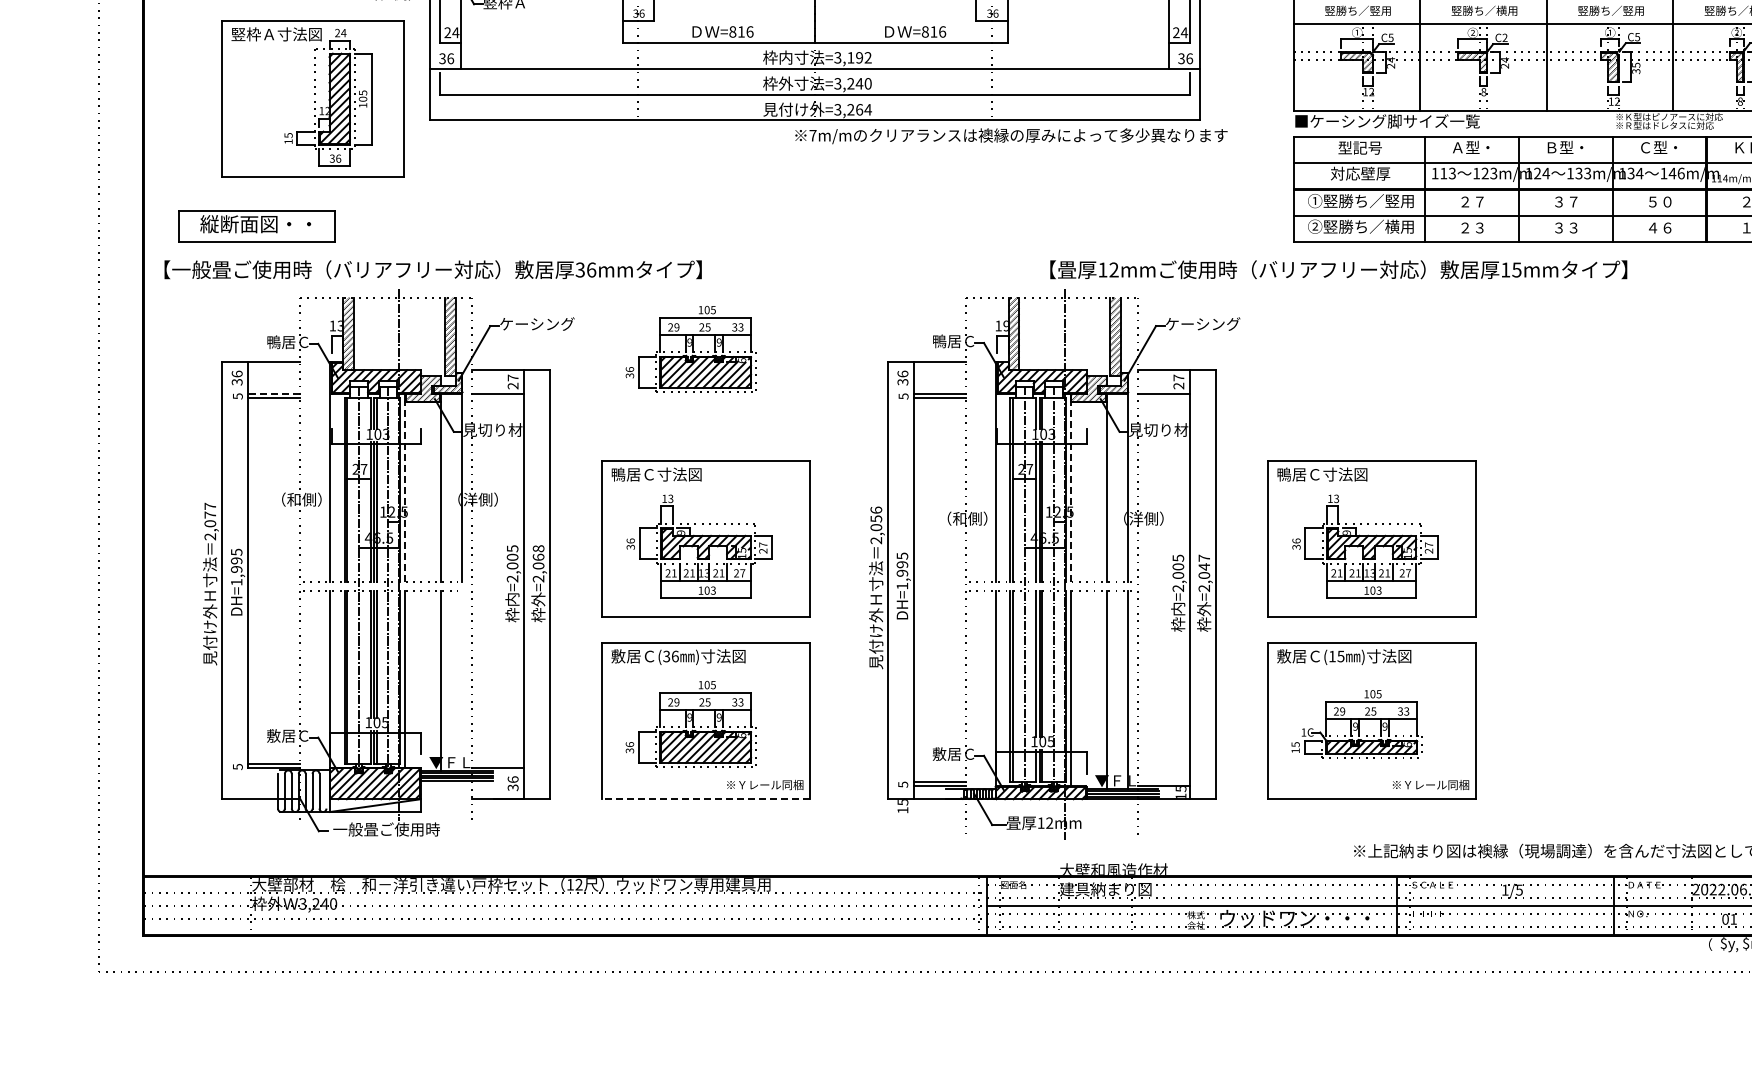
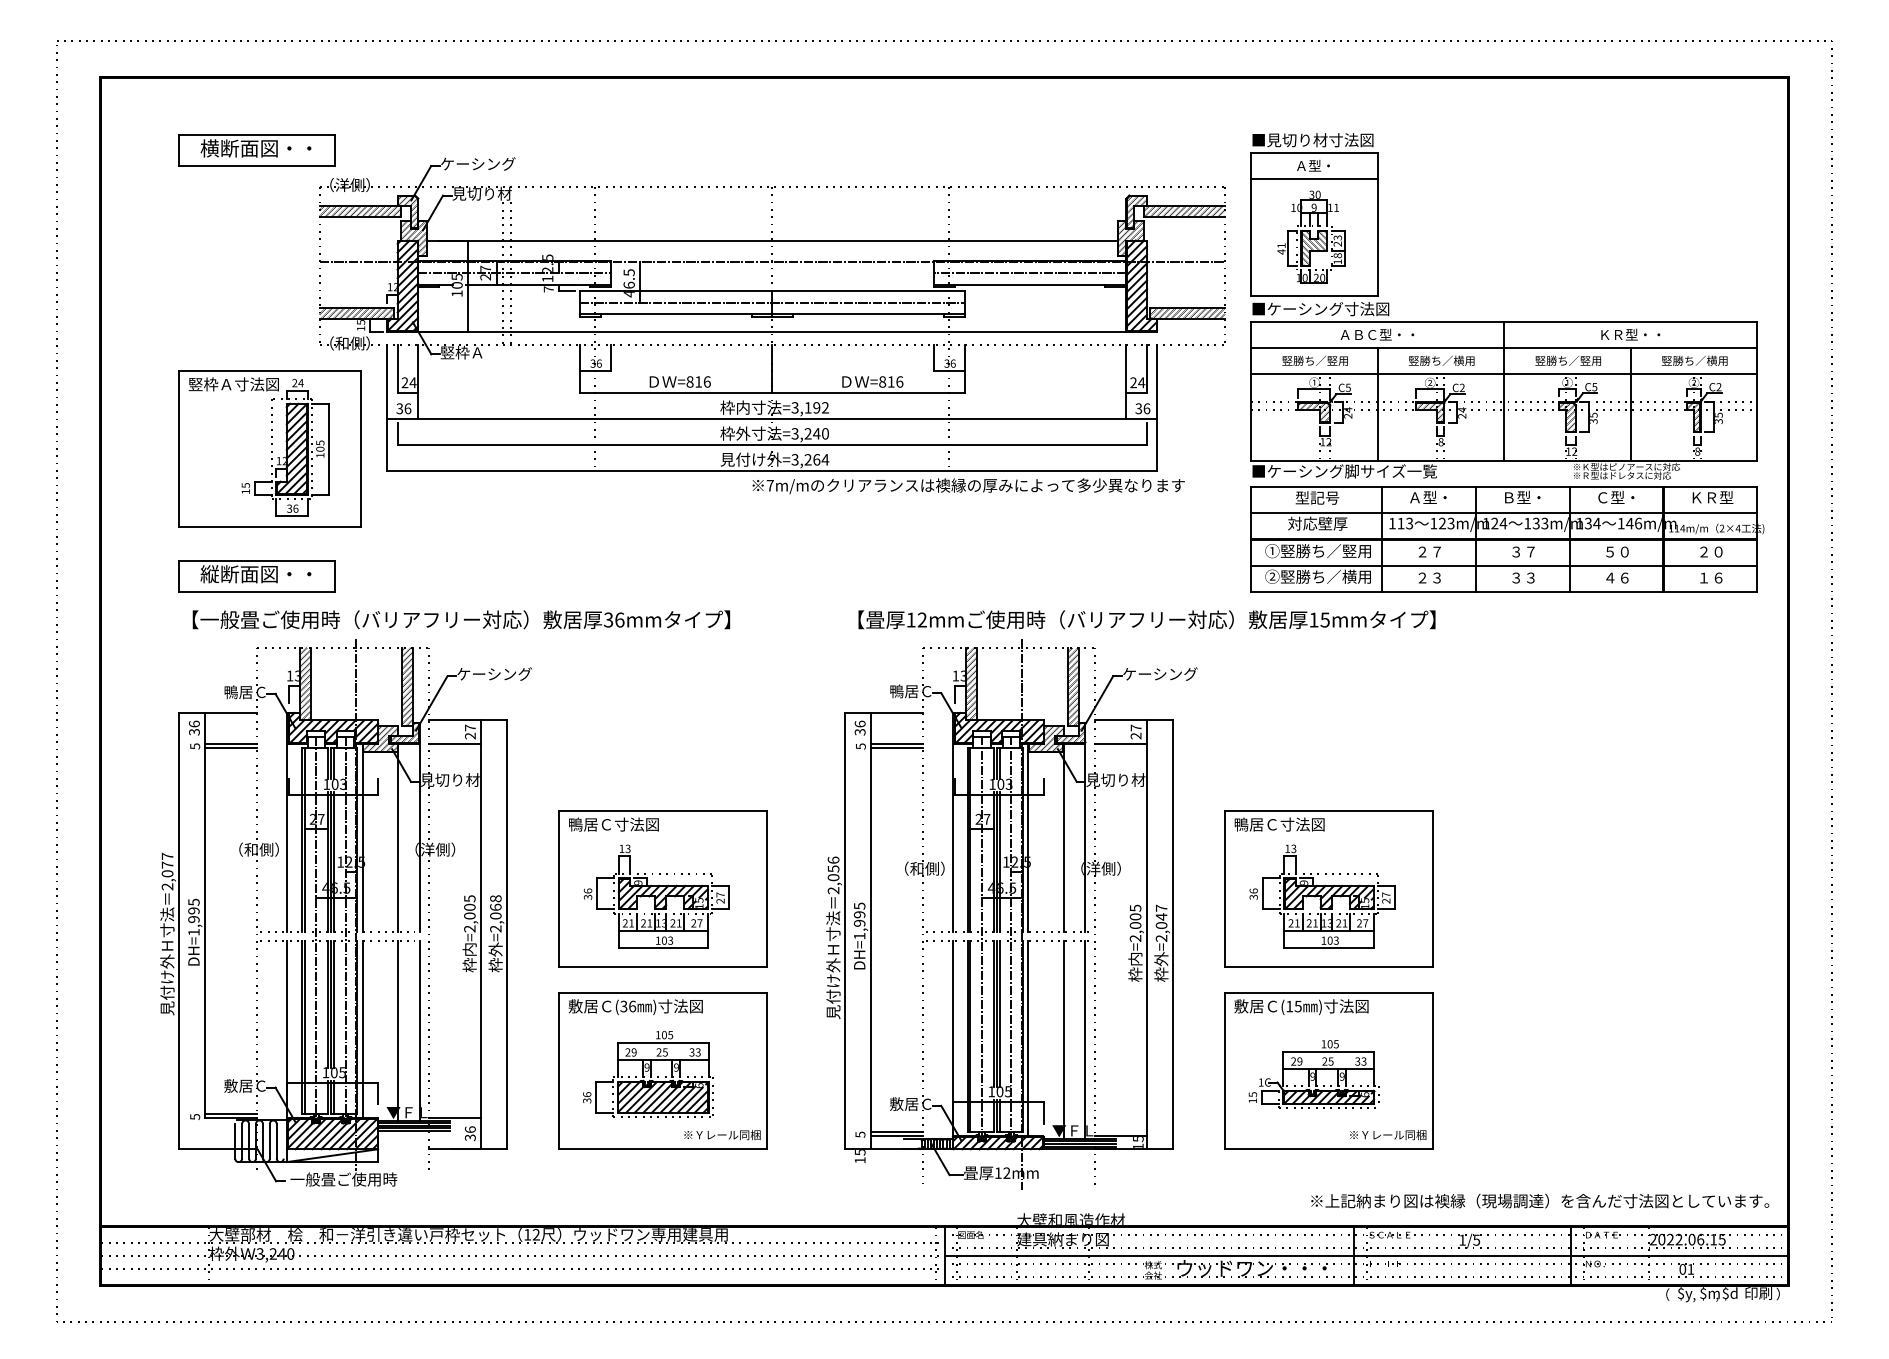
part: (256, 226) -> (256, 576), moved
text: (433, 269) -> (461, 619), moved
text: (1338, 269) -> (1146, 619), moved
text: (1006, 326) -> (963, 676), 19 -> 13
part: (691, 349) -> (648, 699), removed
line: (274, 393) -> (231, 743), dashed -> solid
line: (405, 492) -> (362, 842), dashed -> solid
line: (1071, 492) -> (1028, 842), dashed -> solid
line: (462, 680) -> (419, 1030), added
line: (706, 799) -> (663, 1149), dashed -> solid

